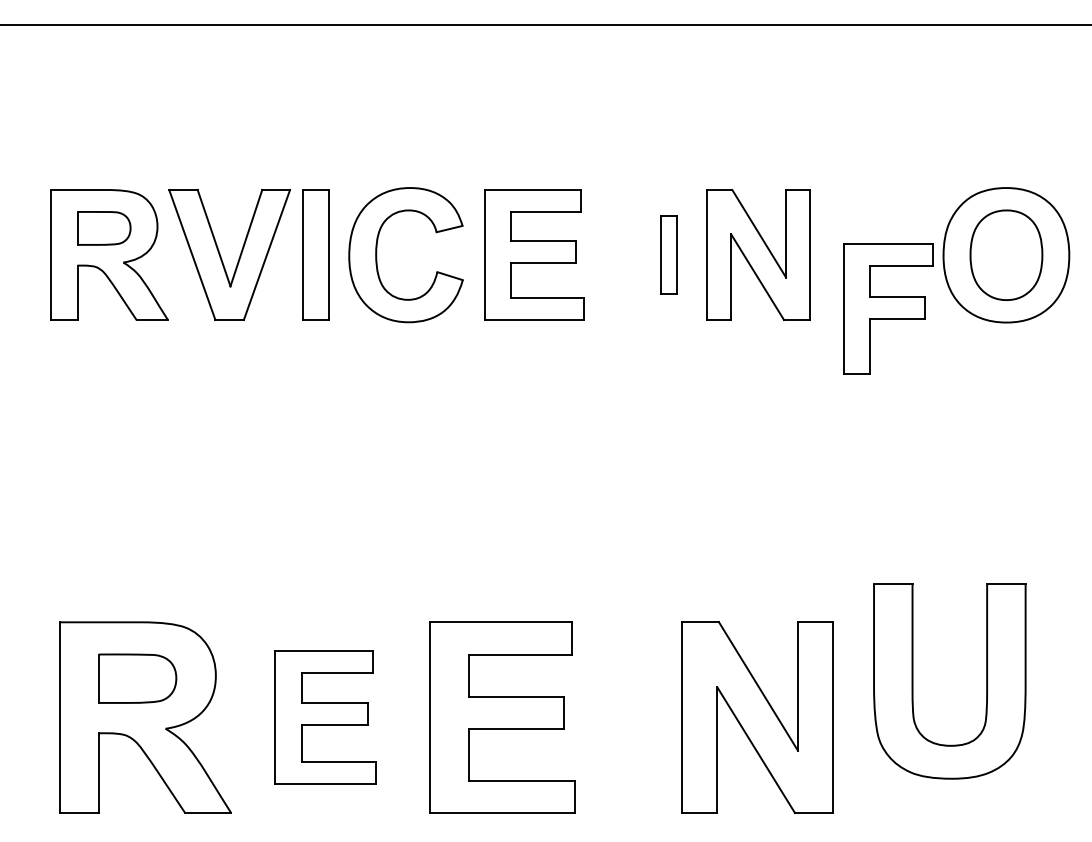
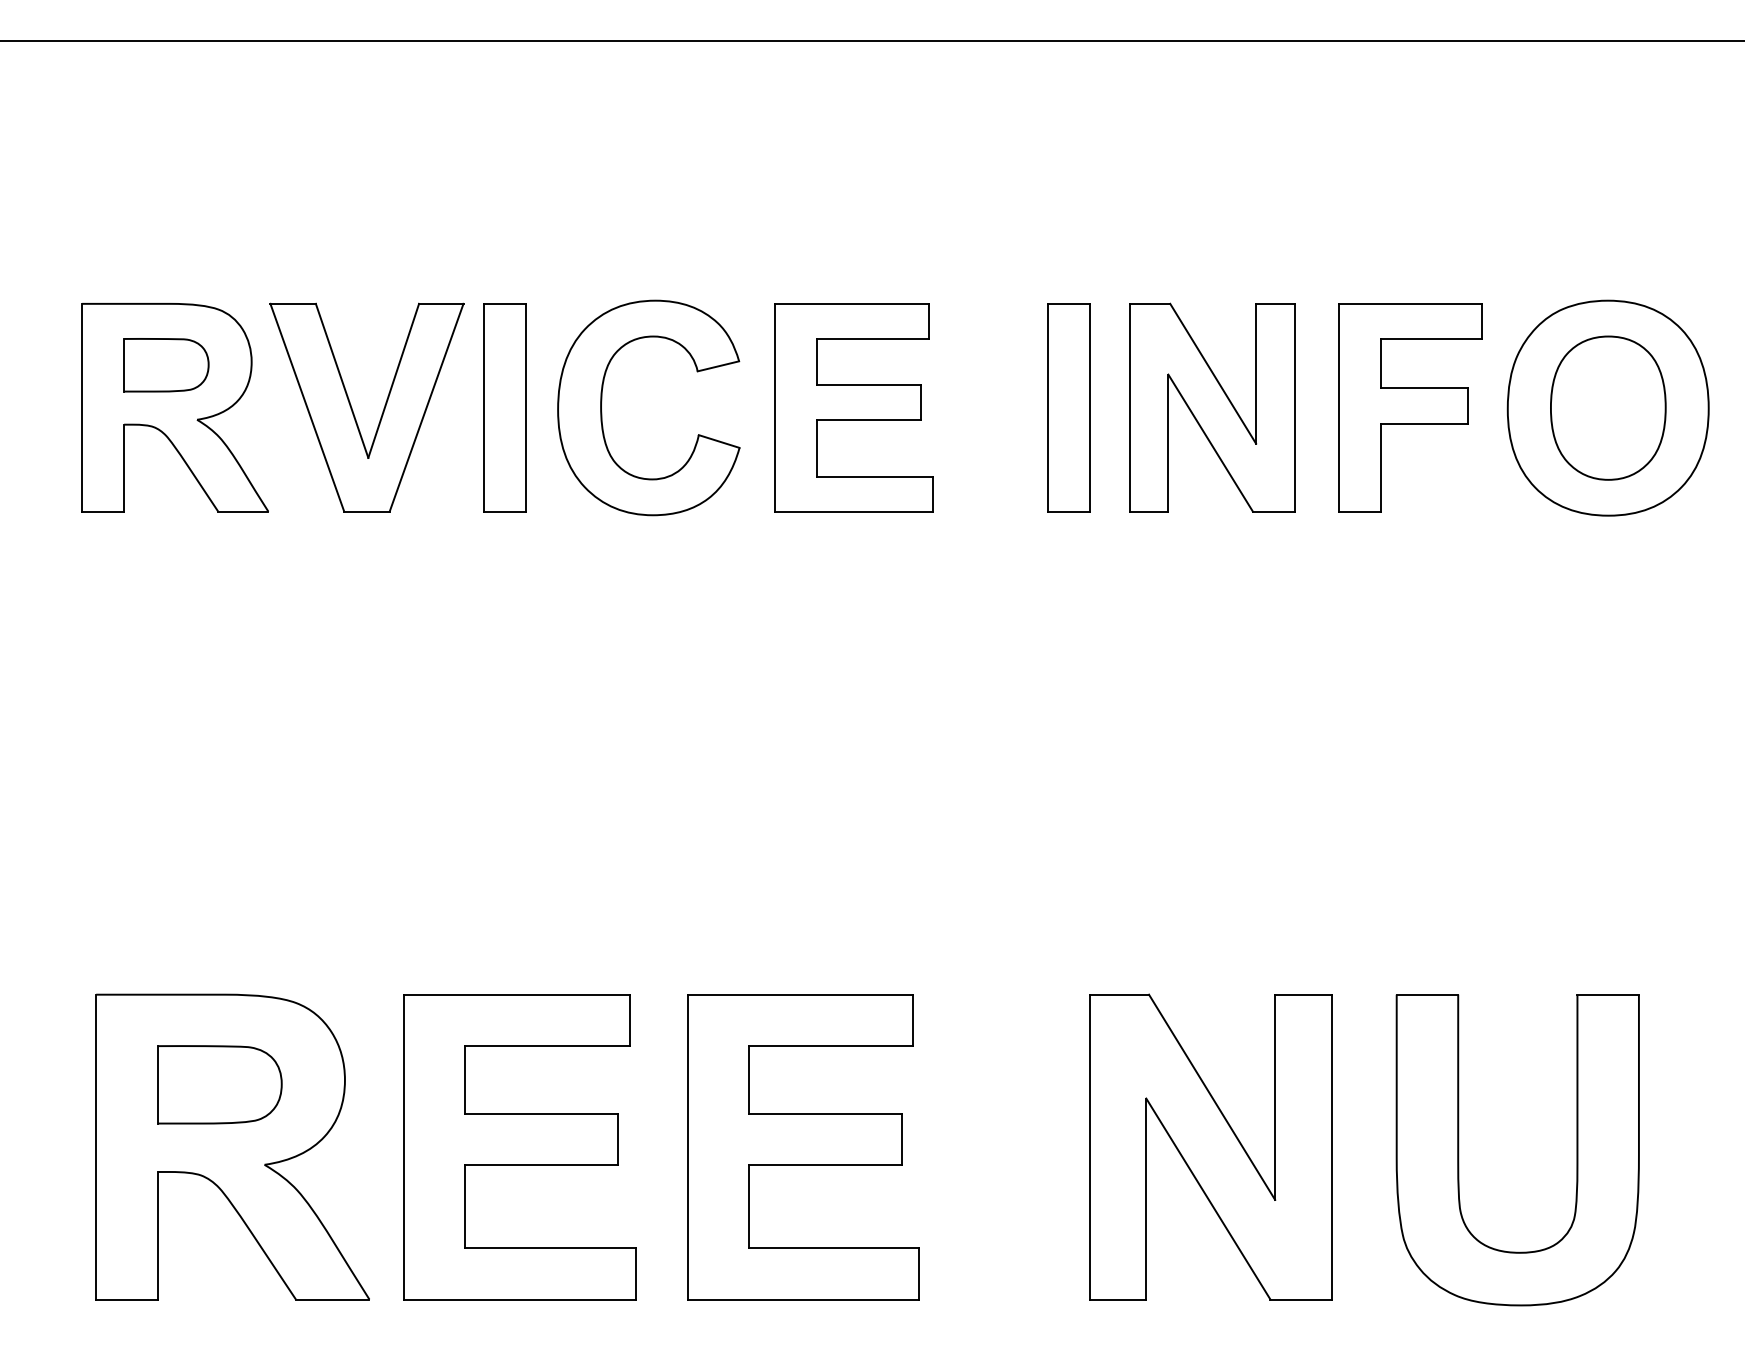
part: (668, 254) -> (1068, 406), size x1.67
part: (888, 308) -> (1410, 406), moved
part: (913, 681) -> (1459, 1150), moved
part: (325, 717) -> (520, 1146), size x1.43

